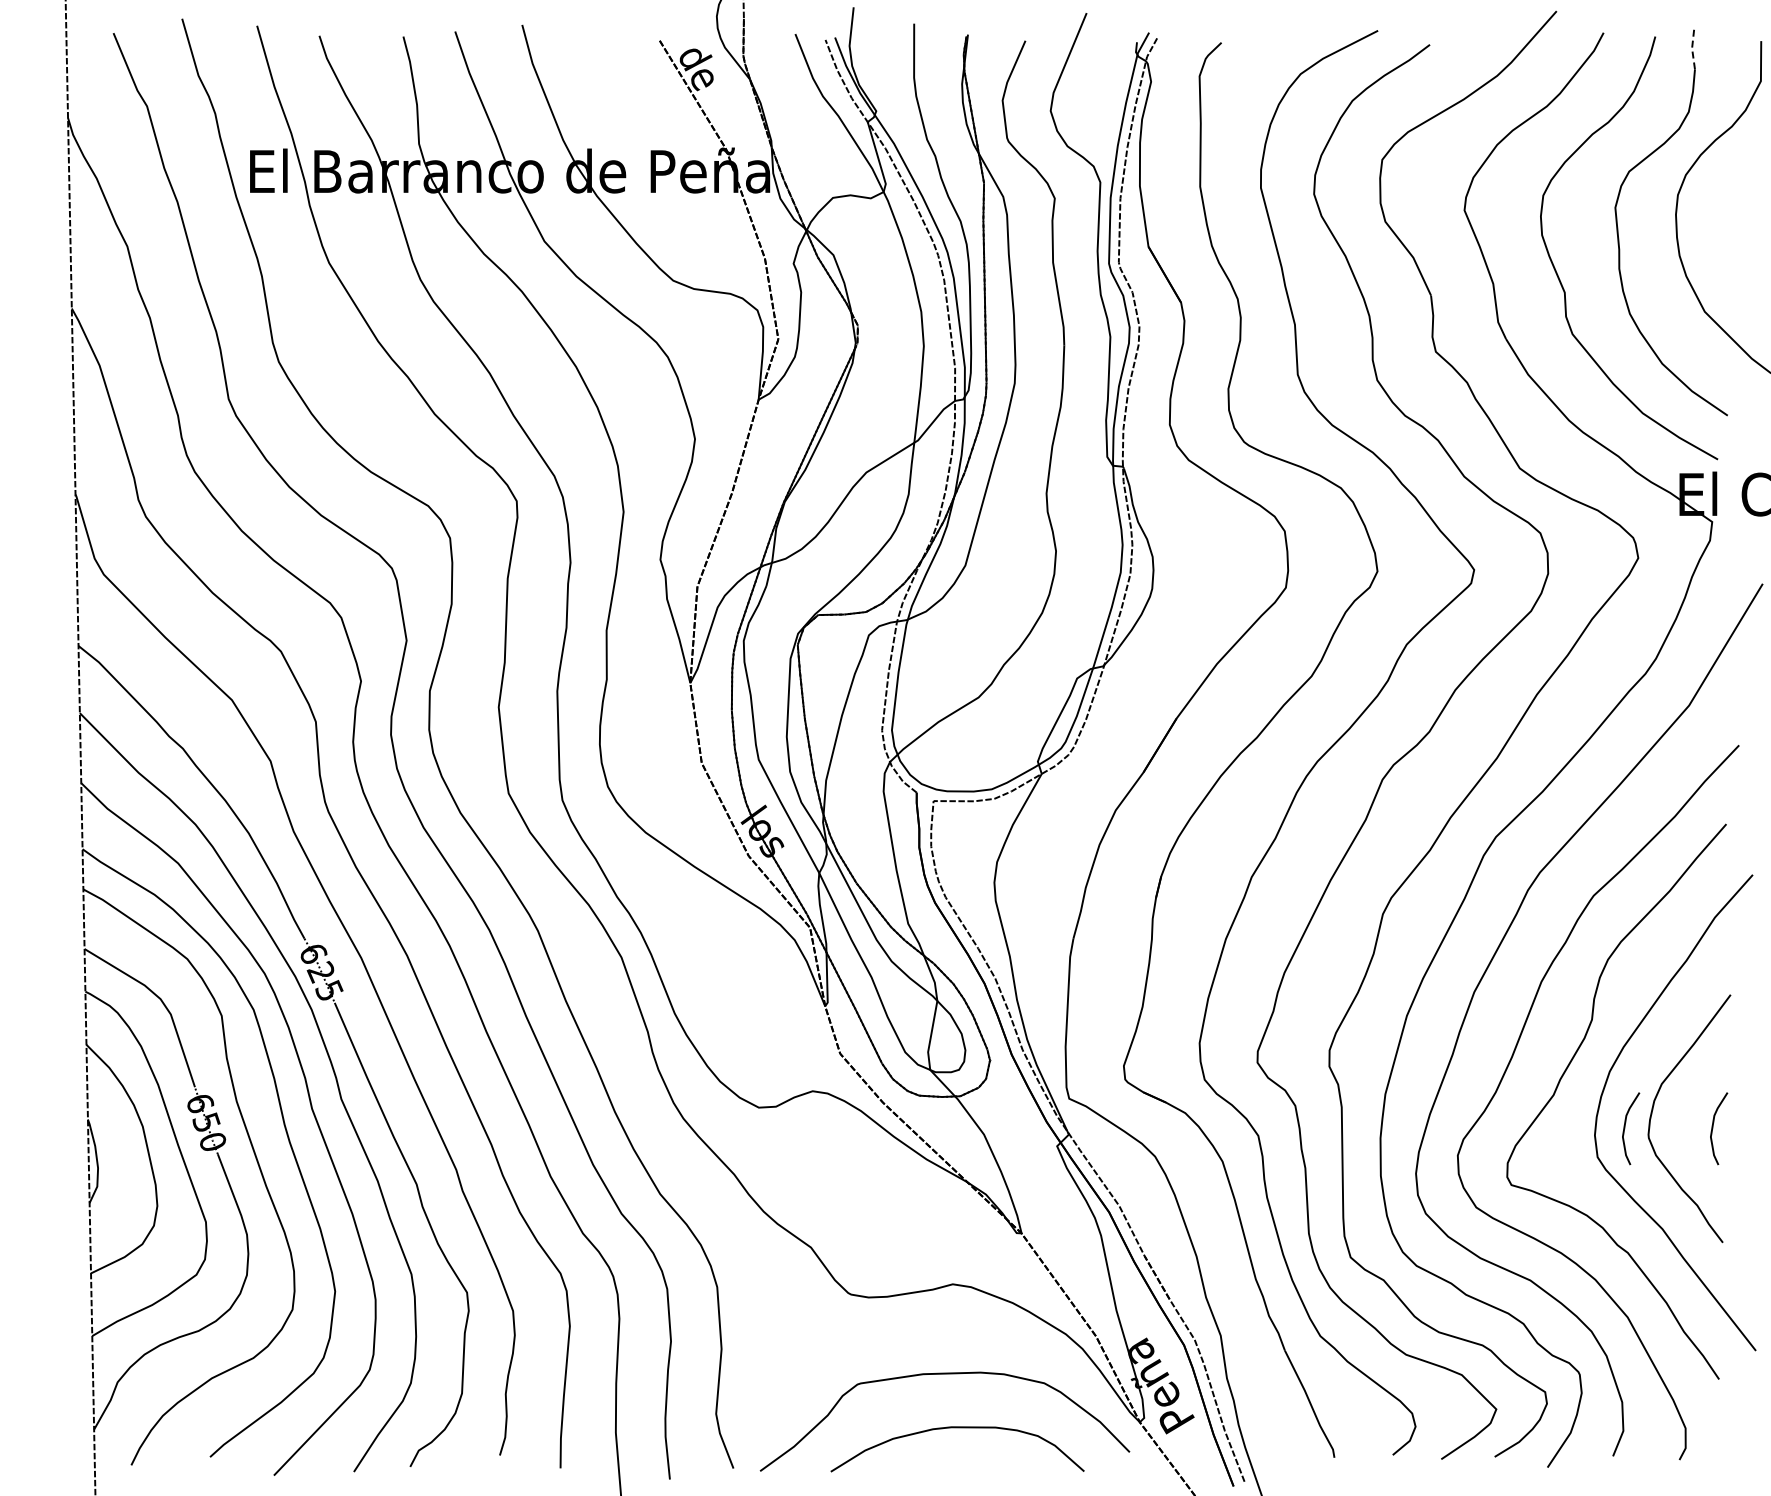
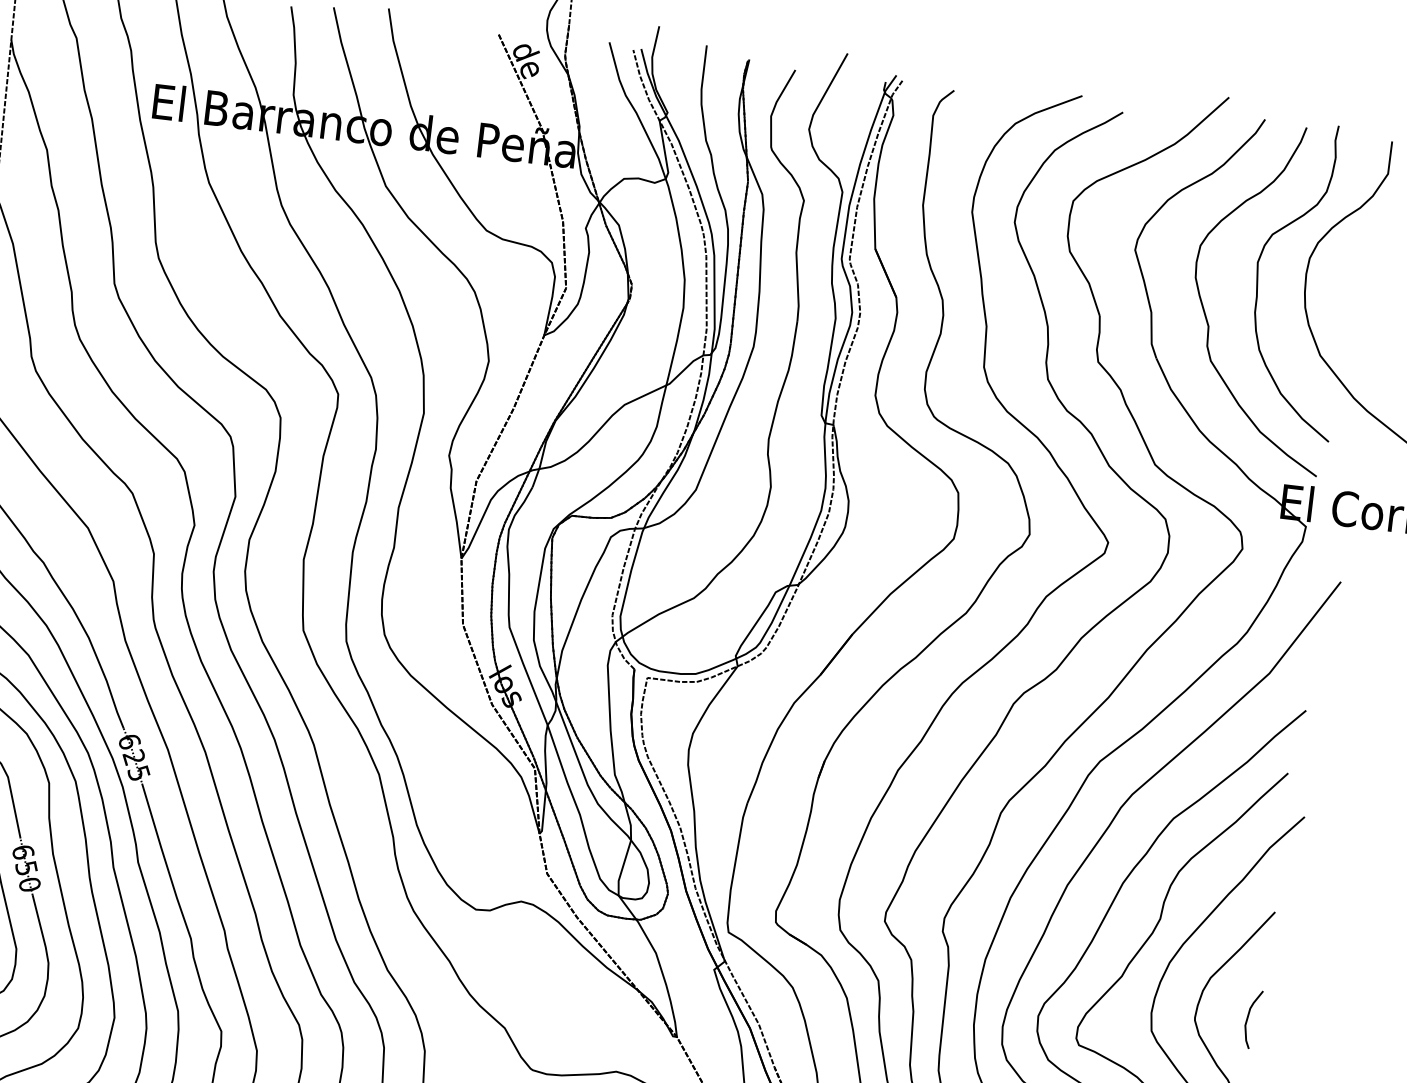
line: (1692, 49) -> (1335, 141), dashed -> solid
curve: (1625, 1128) -> (1176, 1010), removed

